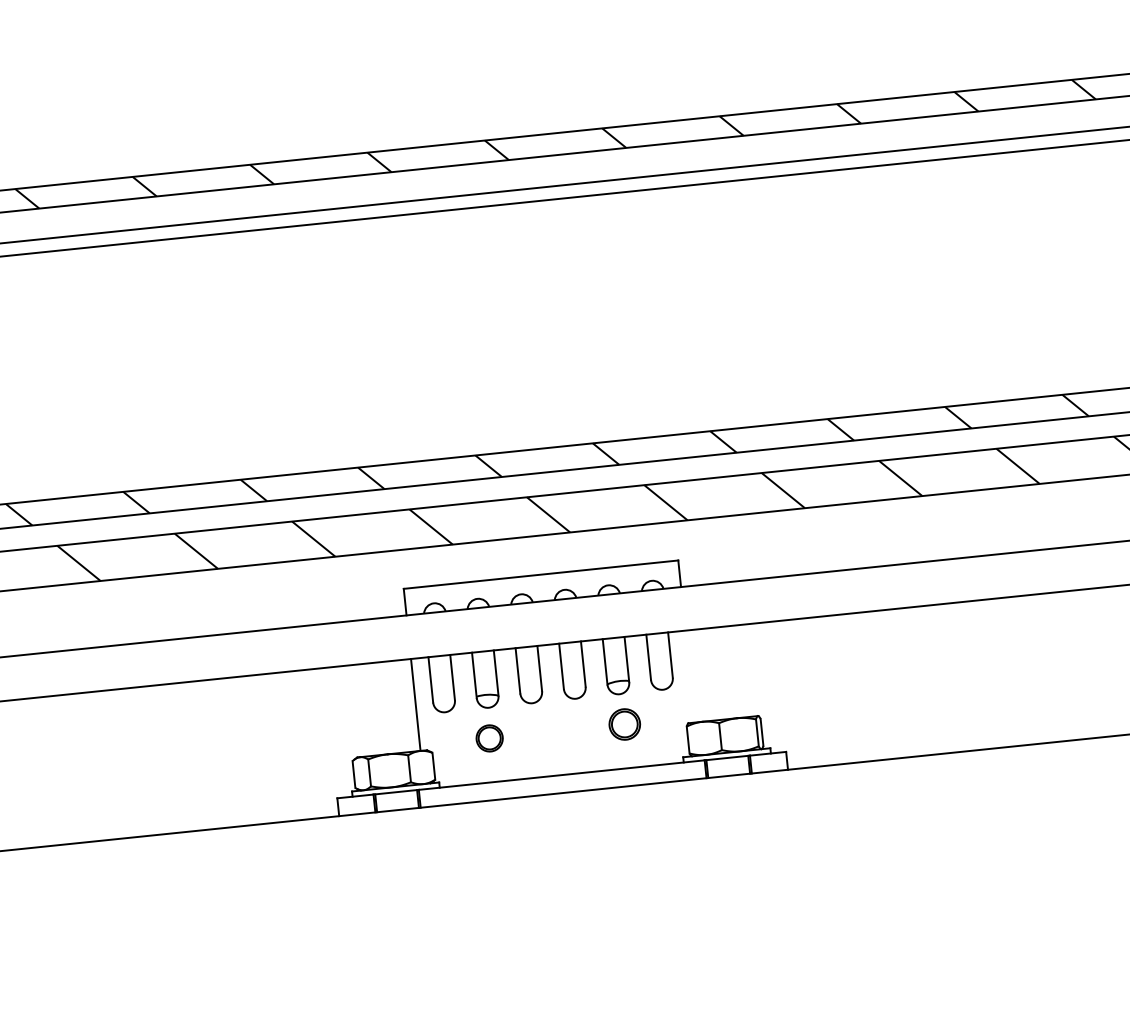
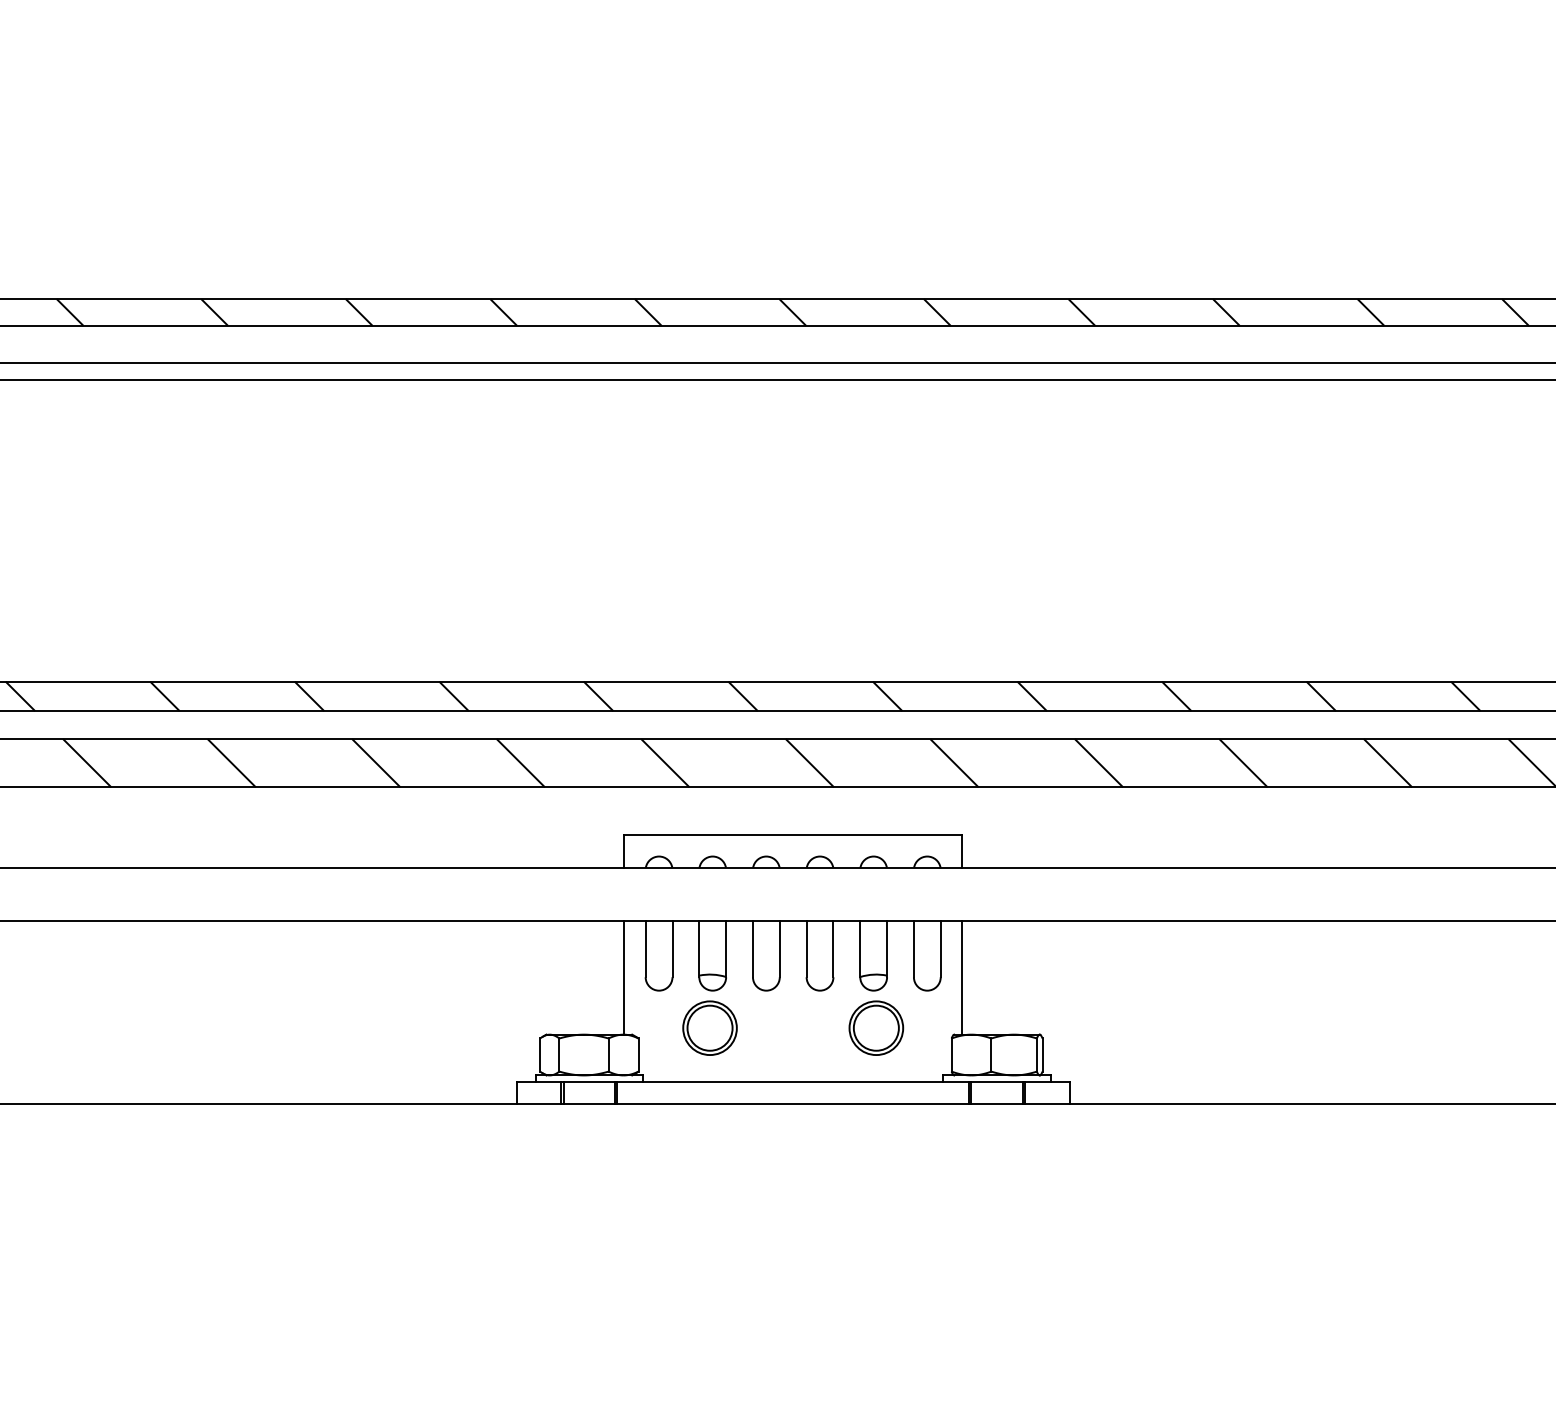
line: (690, 676) -> (962, 977), added
part: (624, 723) -> (876, 1027), size x1.43
part: (489, 737) -> (709, 1027), size x1.67

